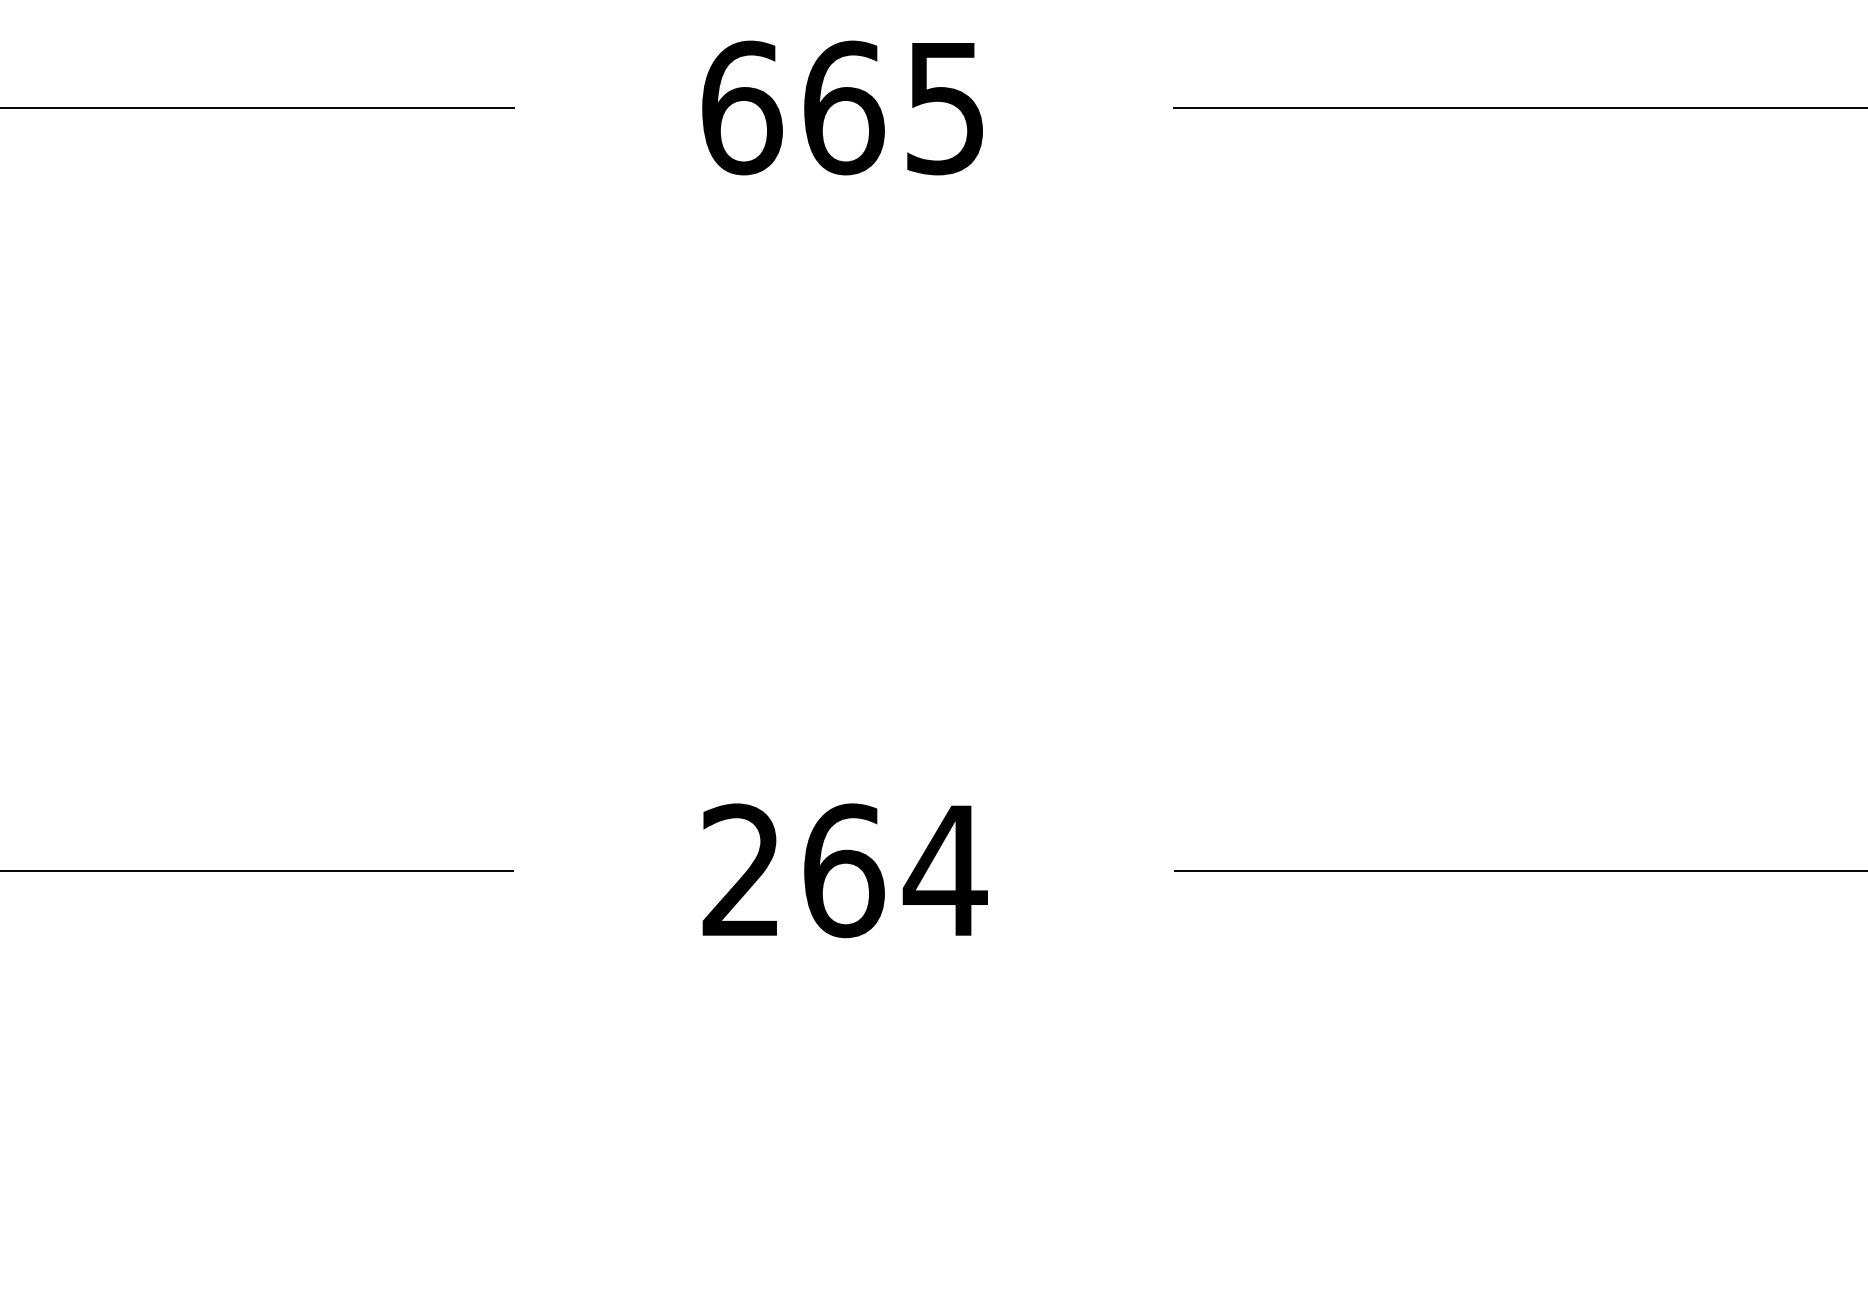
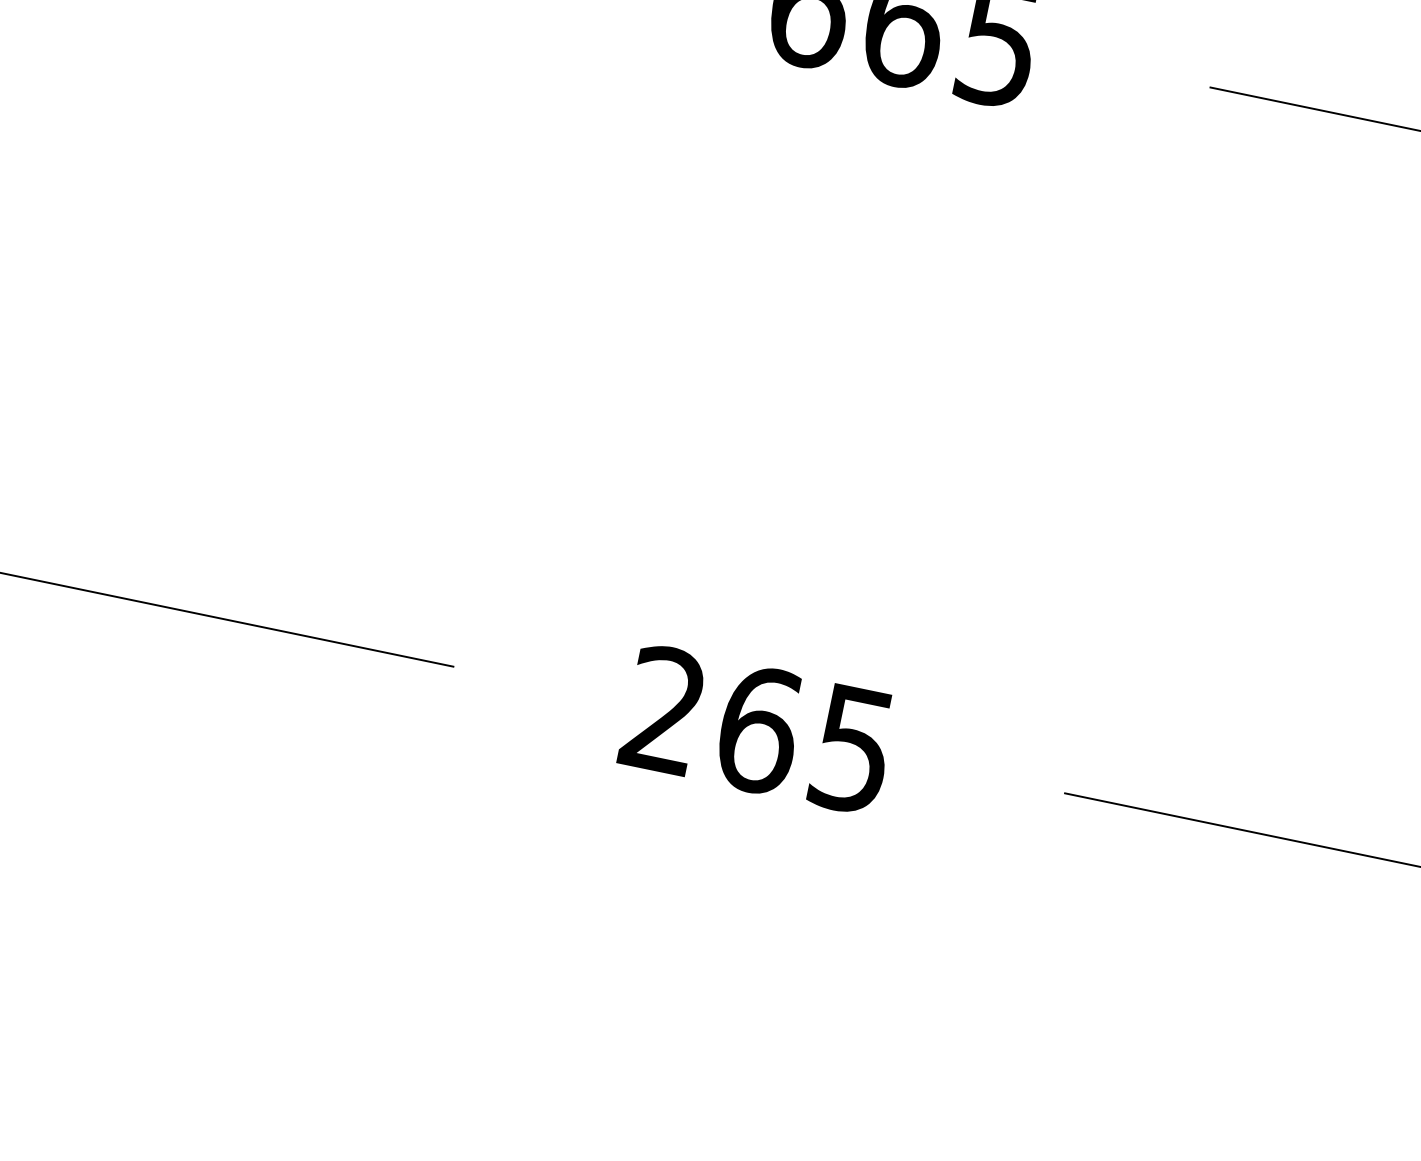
text: (944, 871) -> (852, 749), 264 -> 265

